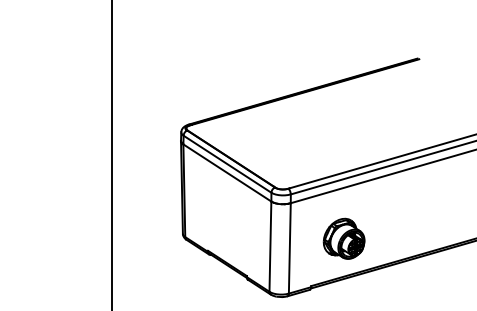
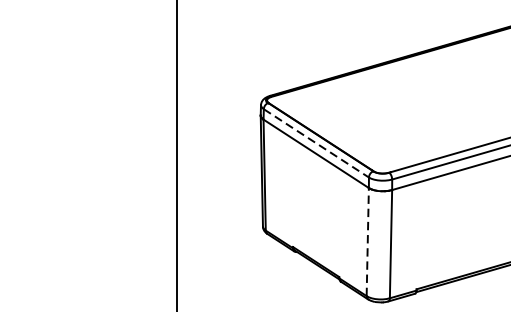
line: (227, 164) -> (316, 143), solid -> dashed
part: (343, 238) -> (455, 232), removed
line: (270, 246) -> (367, 241), solid -> dashed

